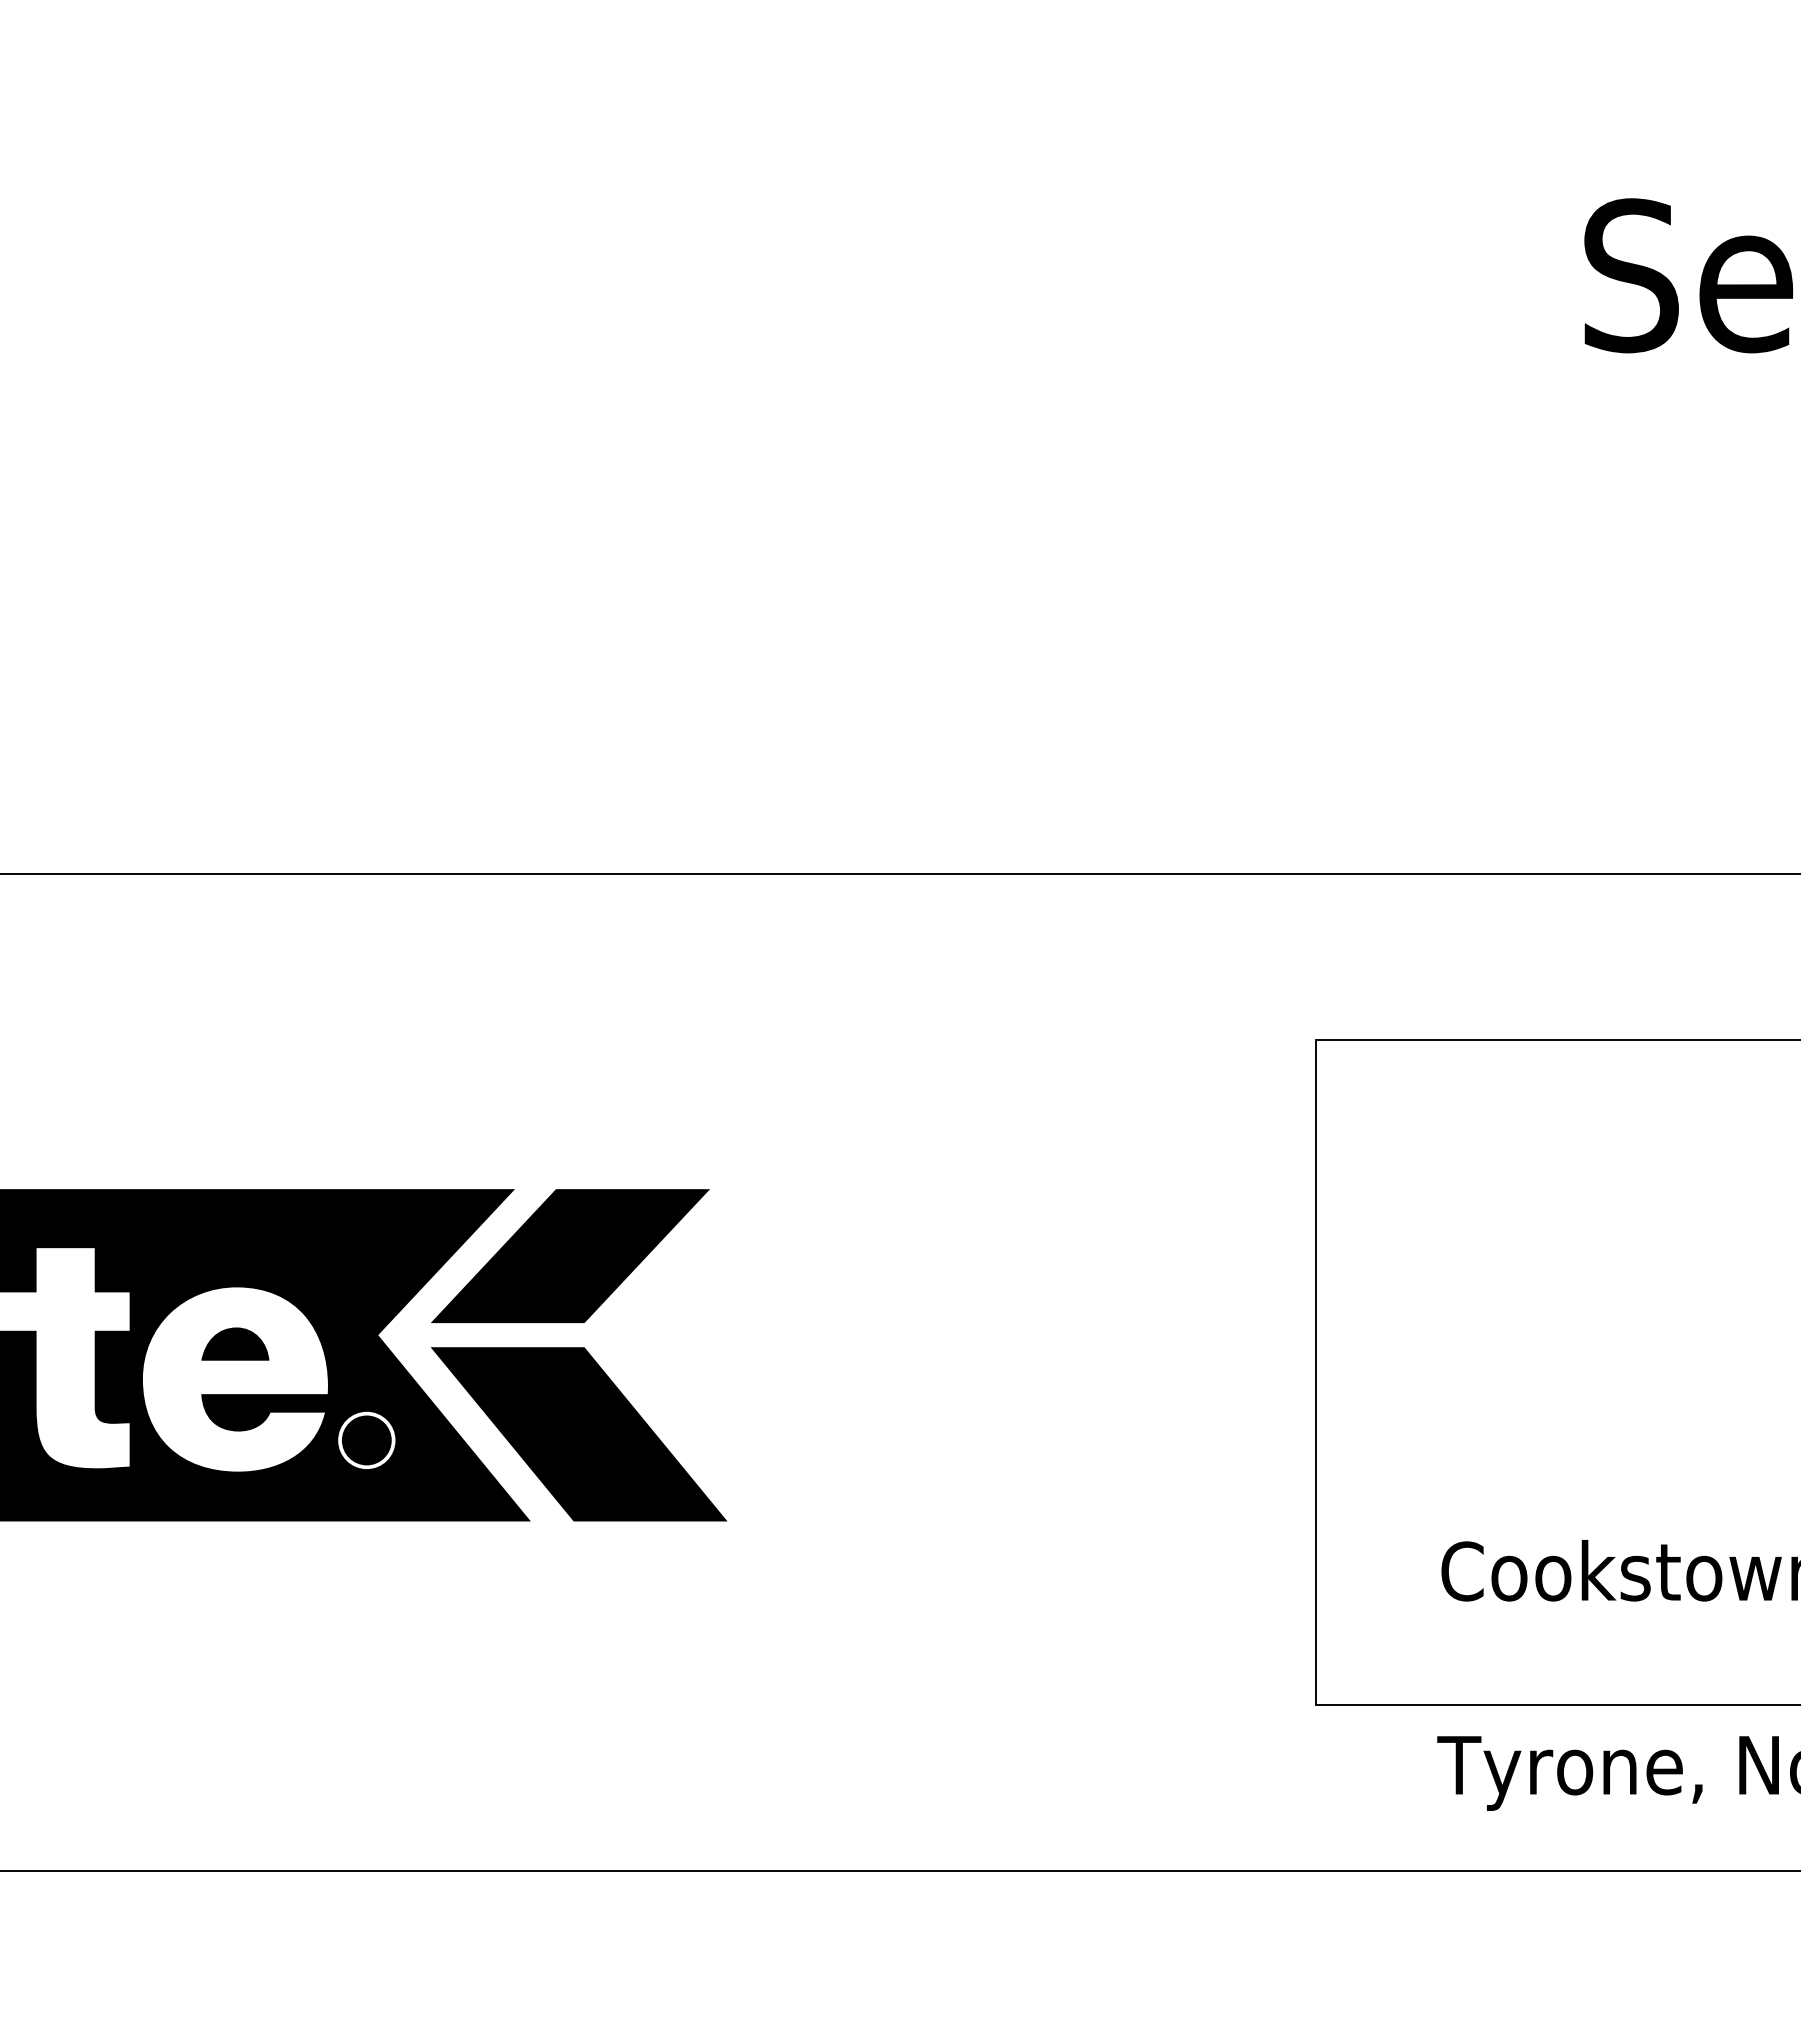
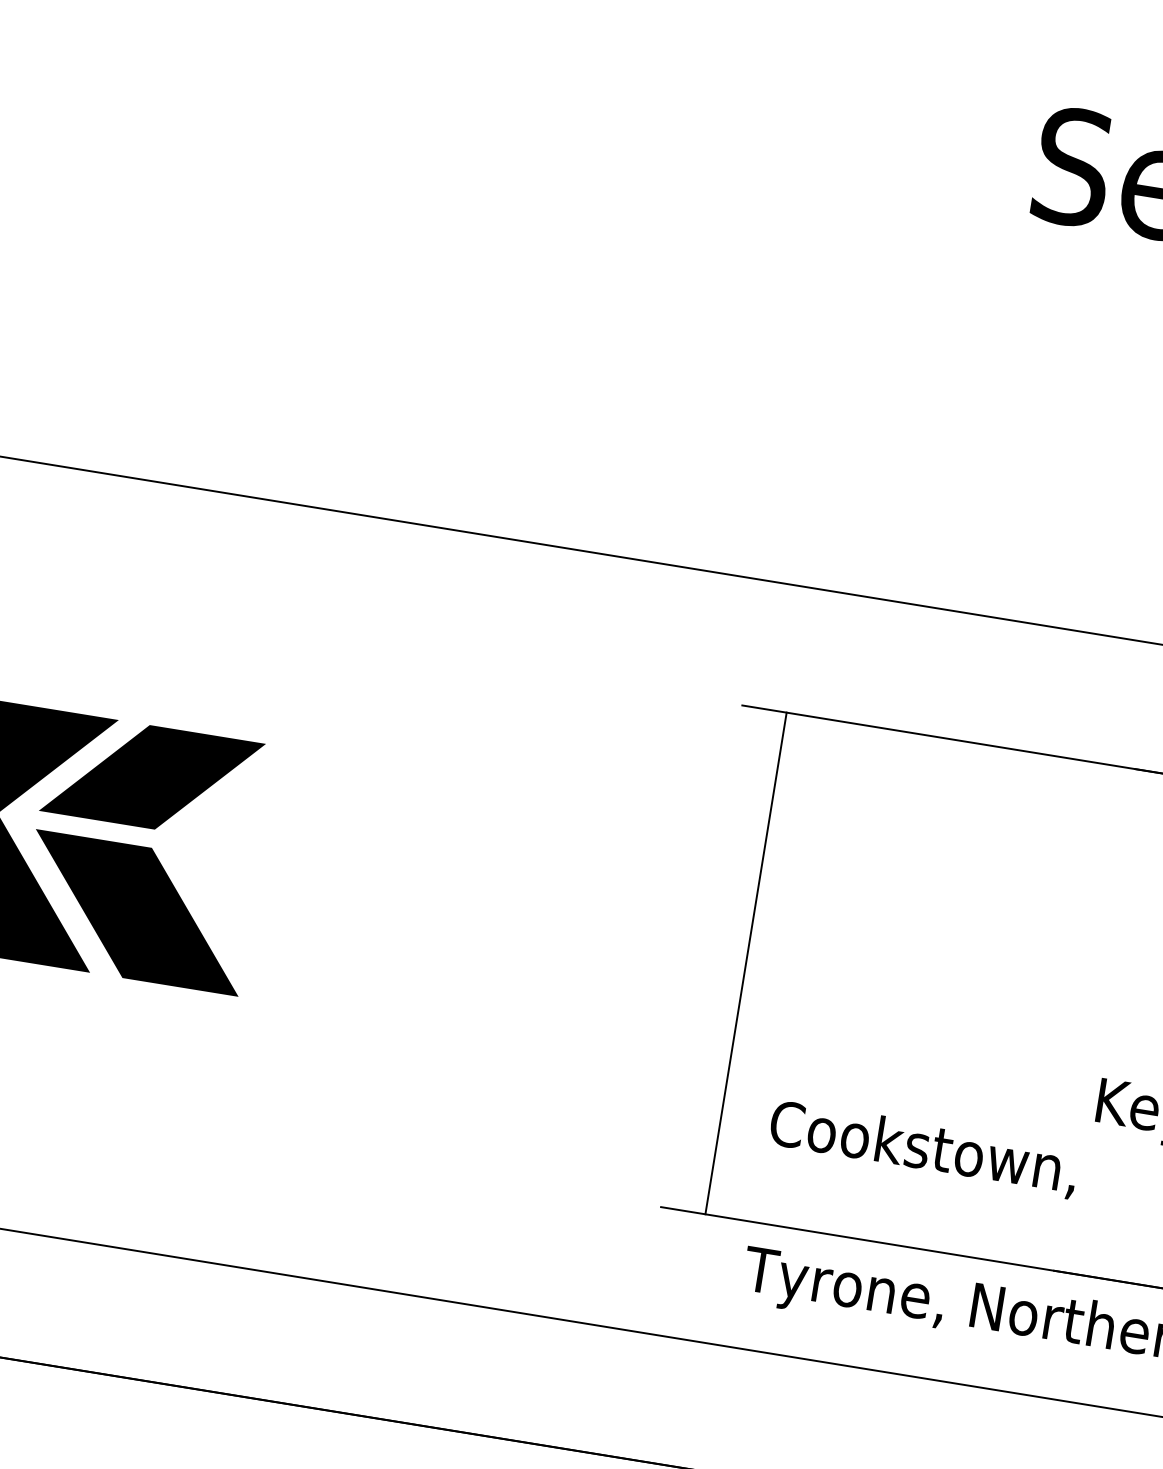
line: (1315, 1371) -> (745, 962), moved

